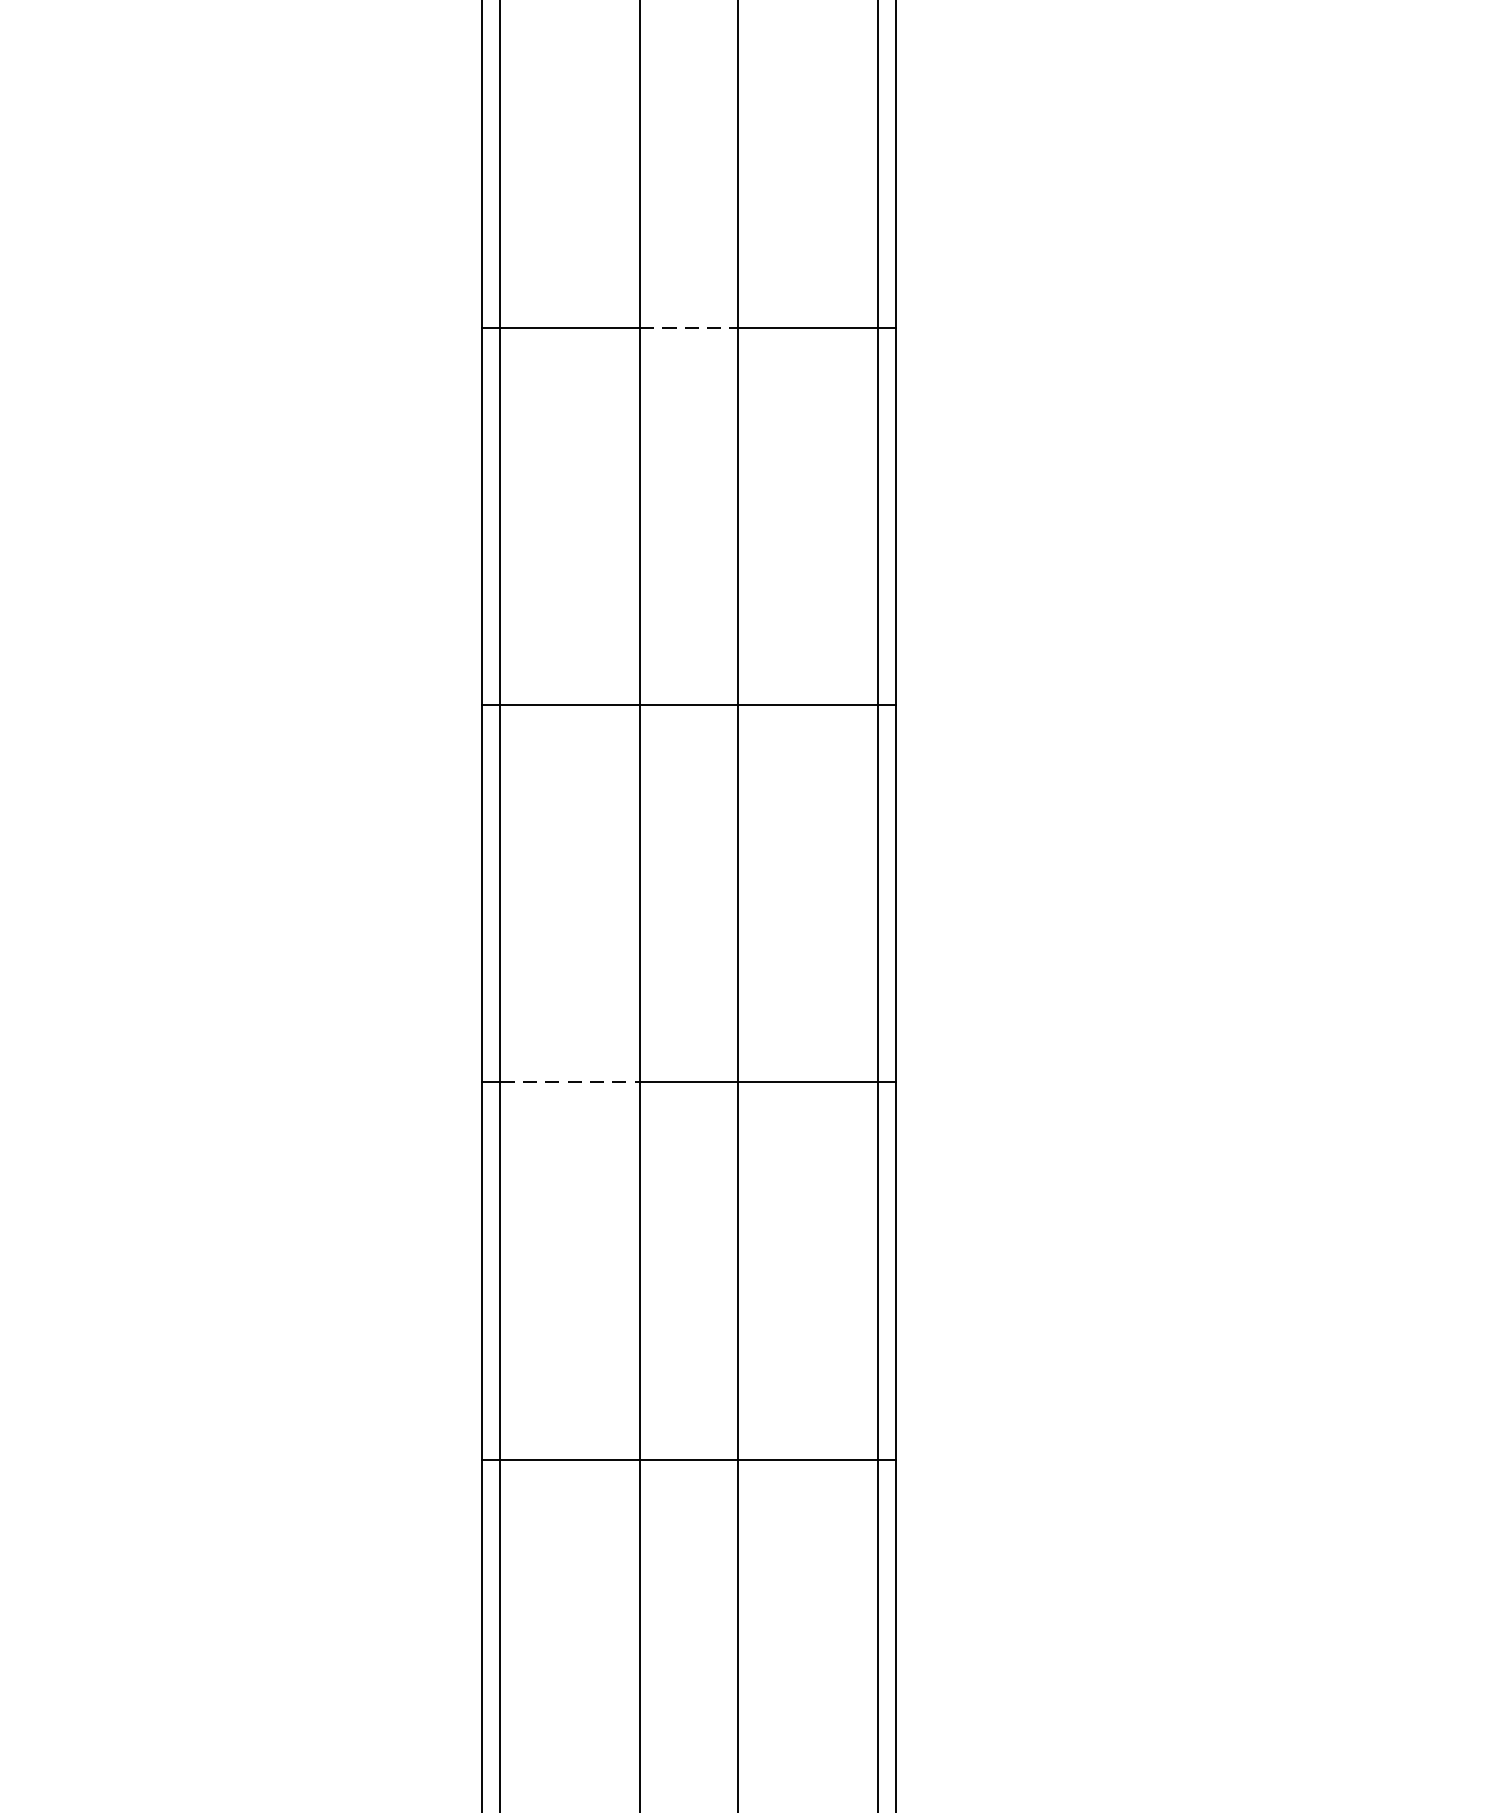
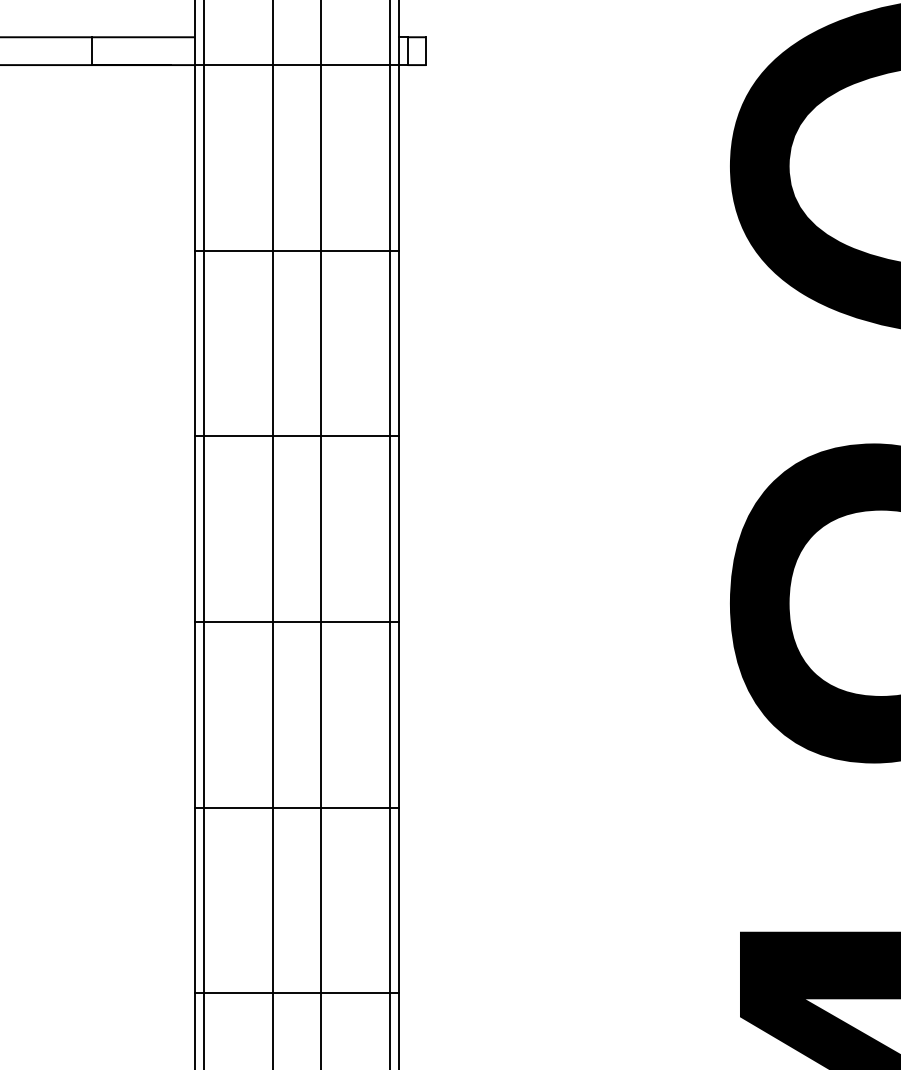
line: (690, 327) -> (297, 250), dashed -> solid
line: (570, 1083) -> (238, 622), dashed -> solid

